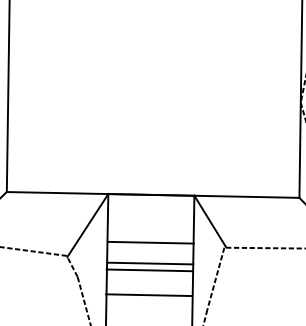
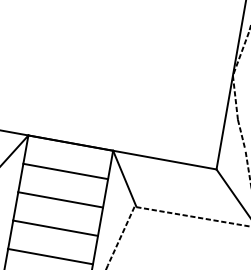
line: (150, 242) -> (65, 171), moved
line: (150, 263) -> (60, 199), moved
line: (149, 270) -> (55, 228), moved
line: (149, 295) -> (50, 256), moved

